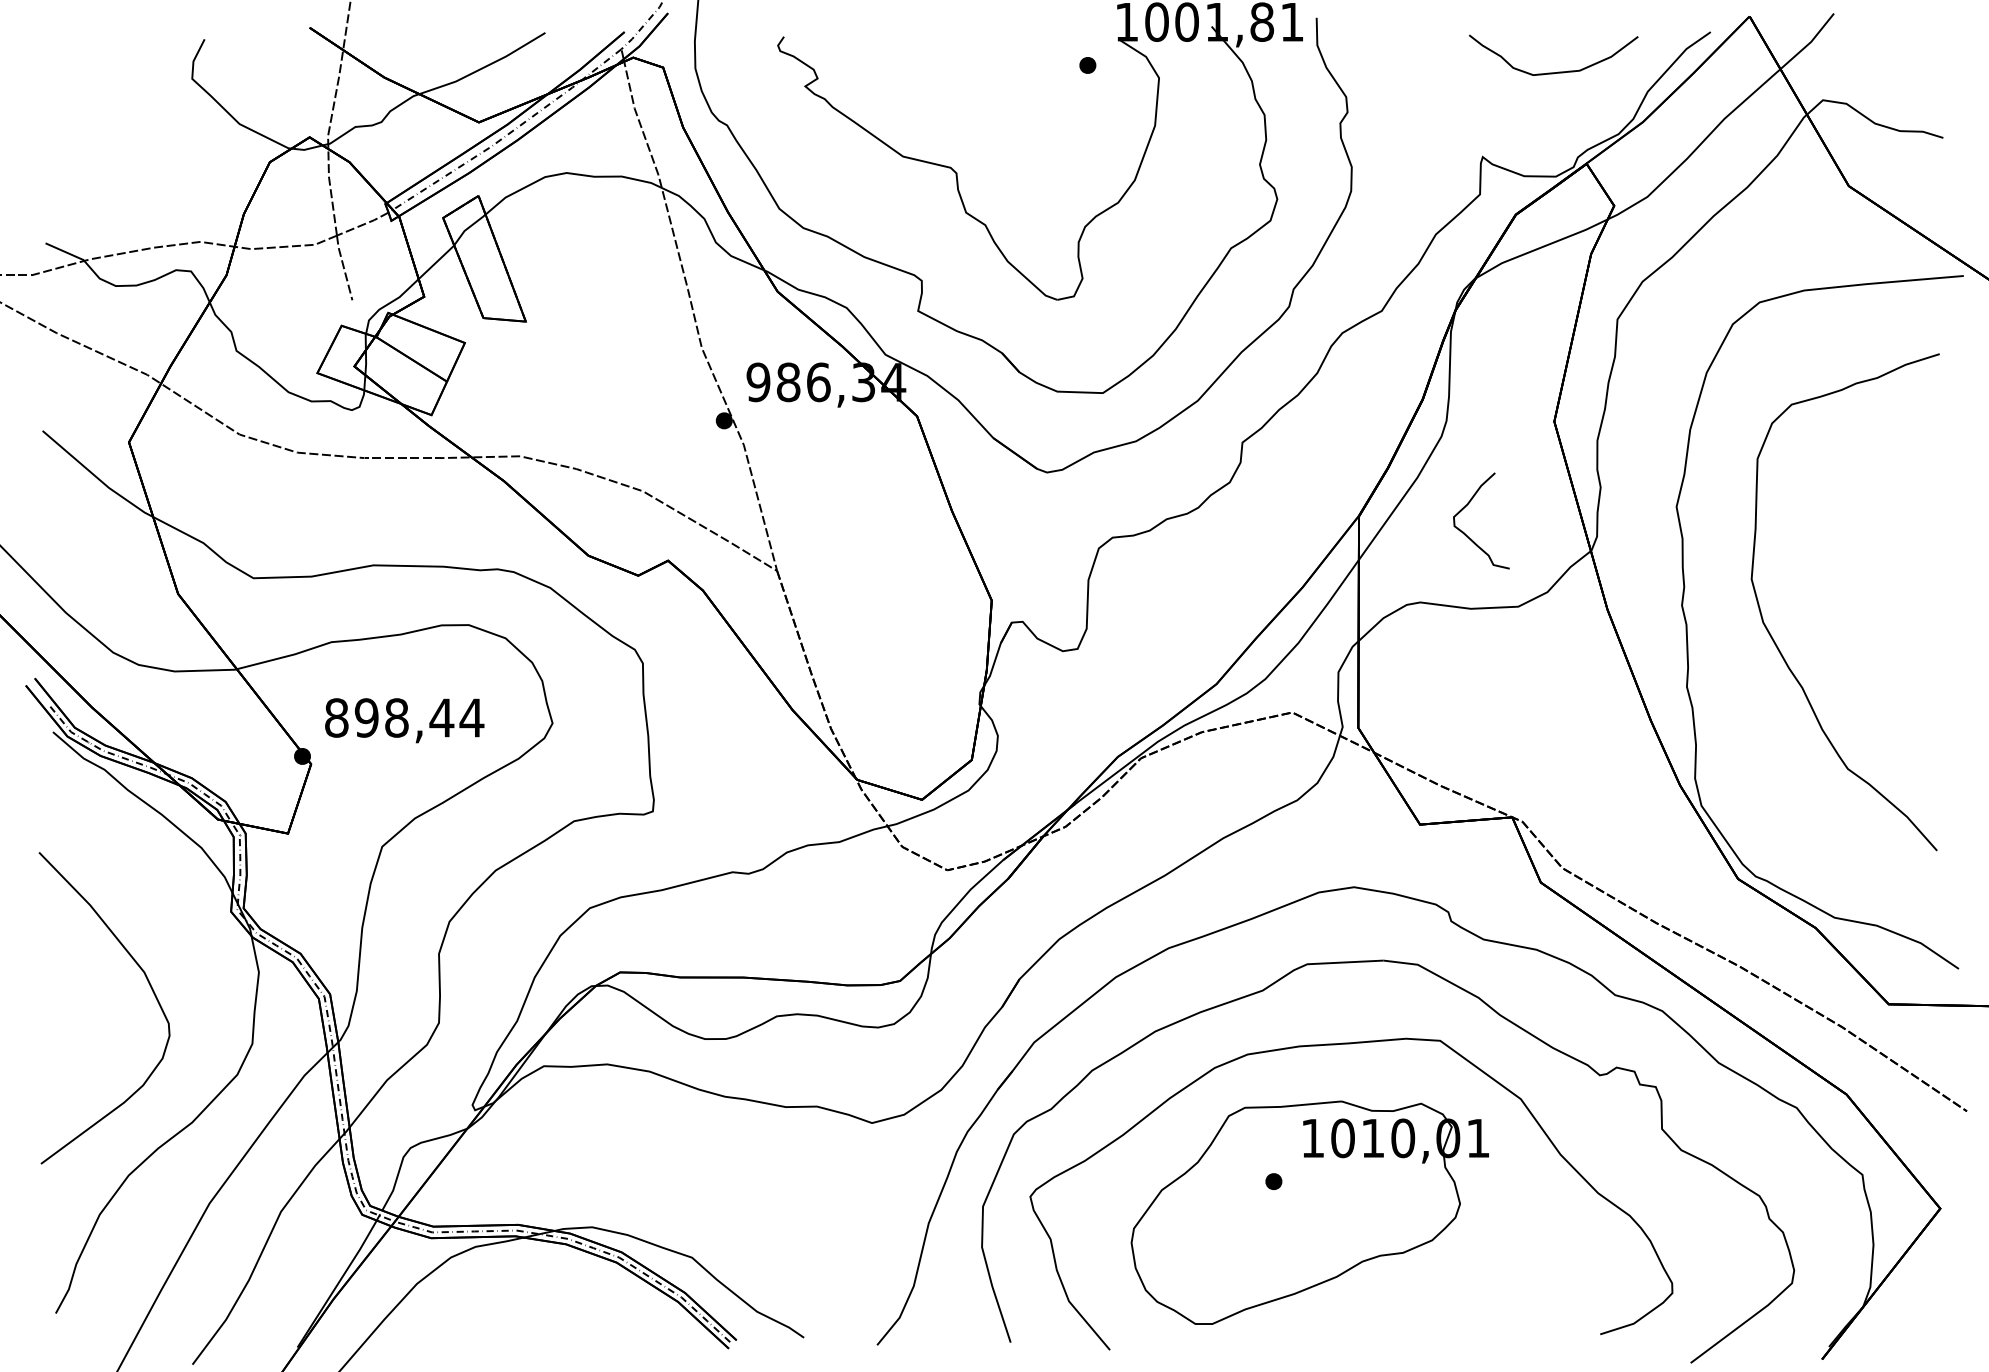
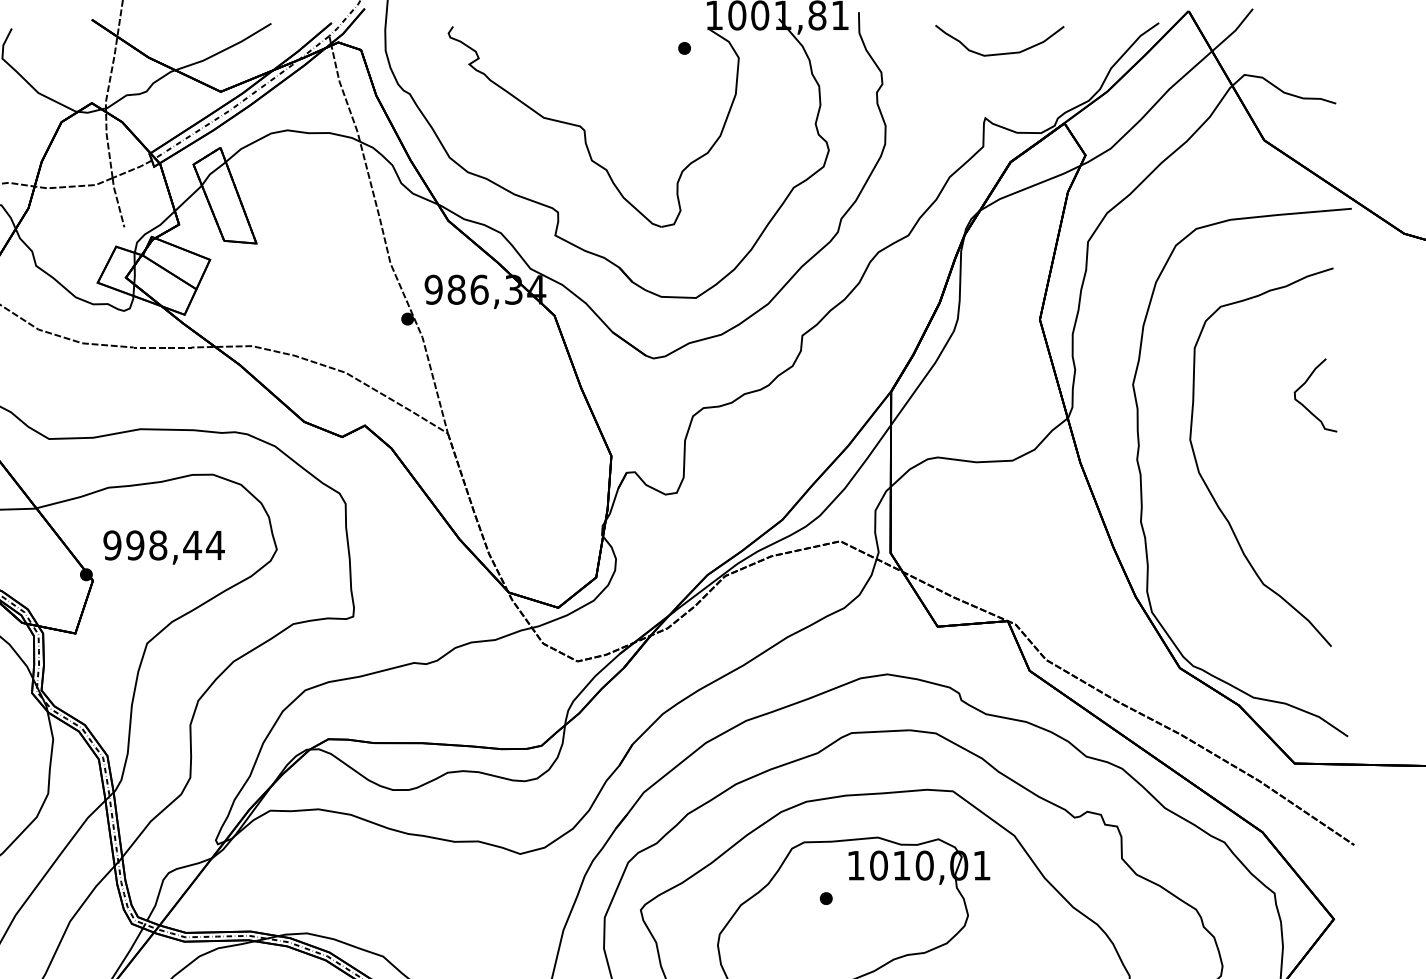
curve: (1558, 71) -> (1003, 53), moved
curve: (1467, 505) -> (1305, 383), moved
text: (336, 717) -> (112, 545), 898,44 -> 998,44

